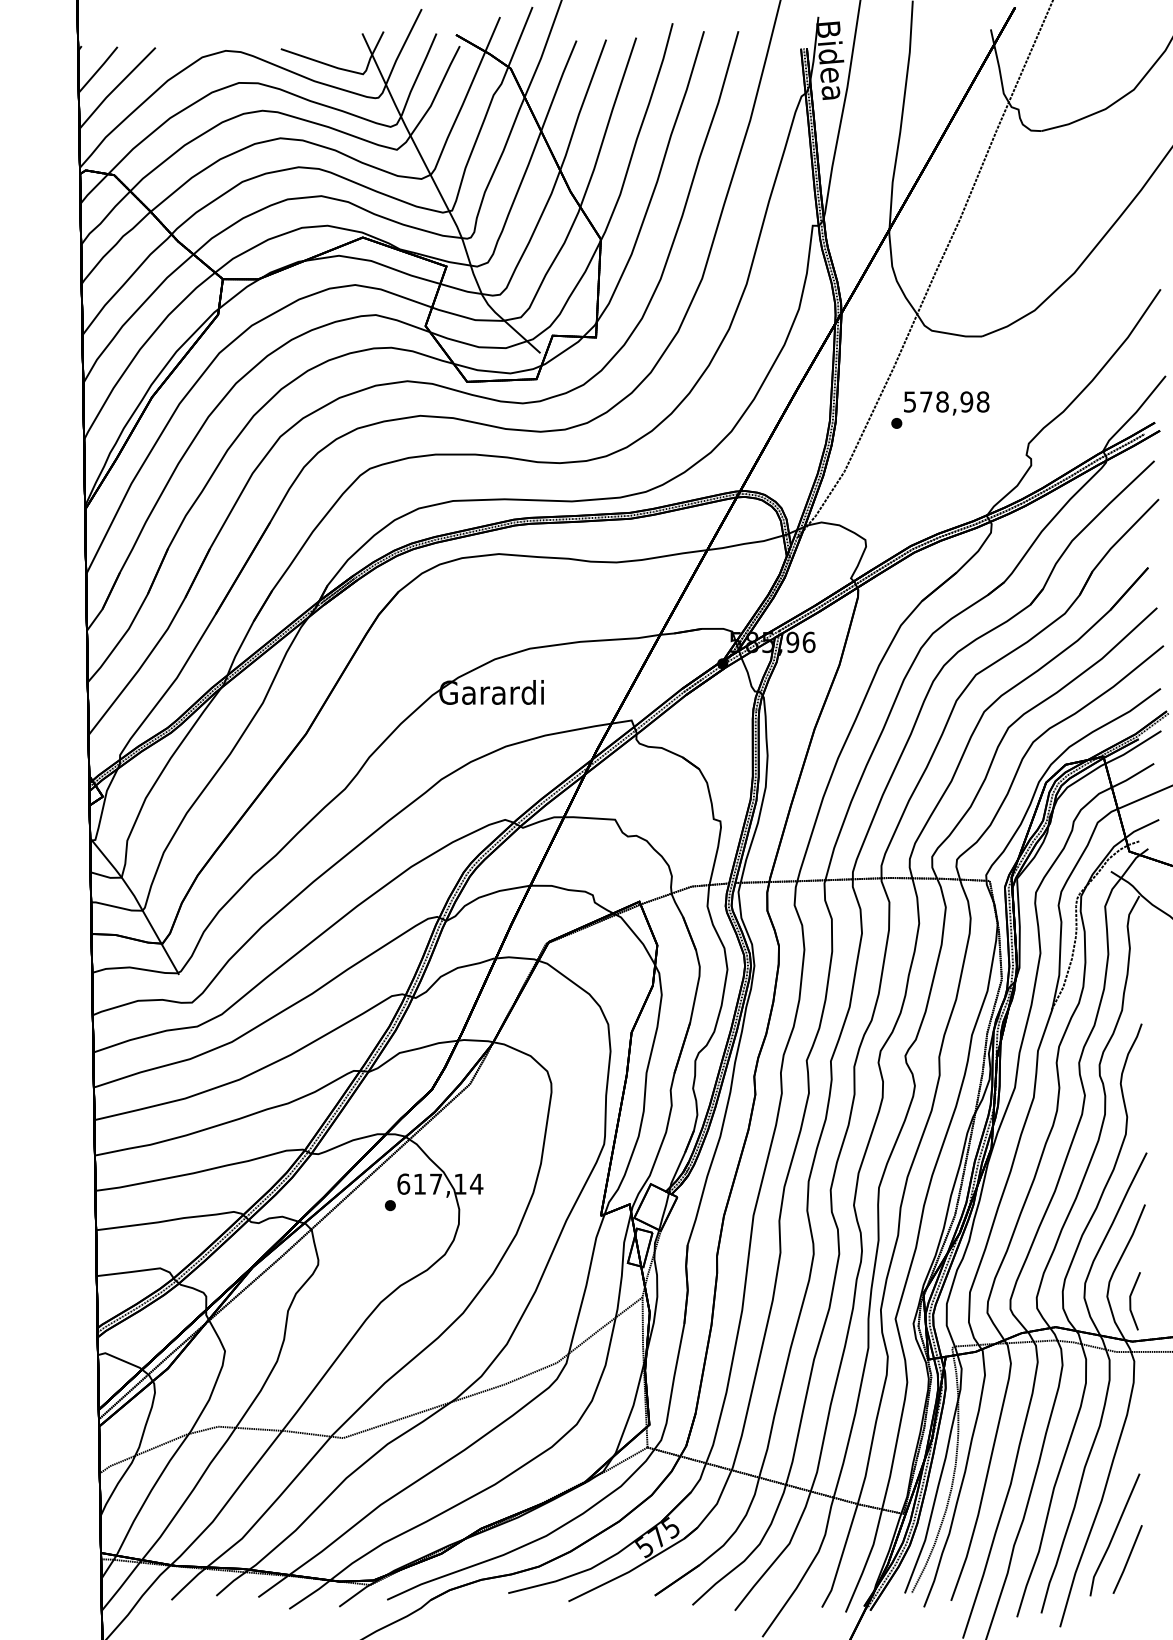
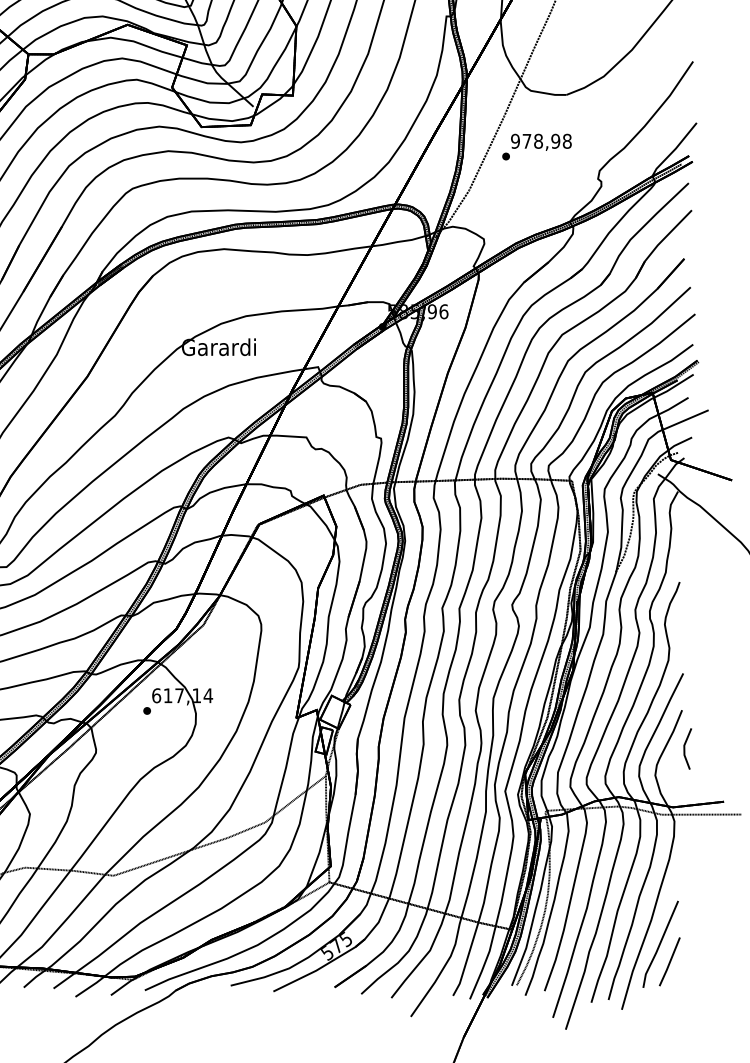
text: (909, 401) -> (515, 141), 578,98 -> 978,98
line: (1131, 1301) -> (685, 749), moved

